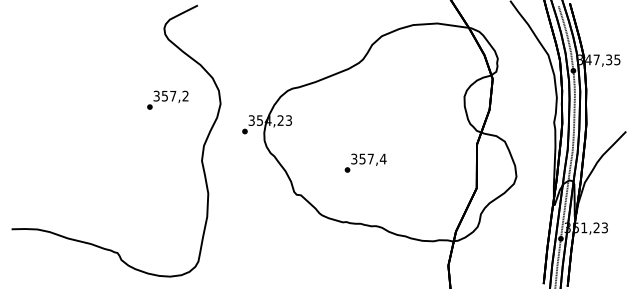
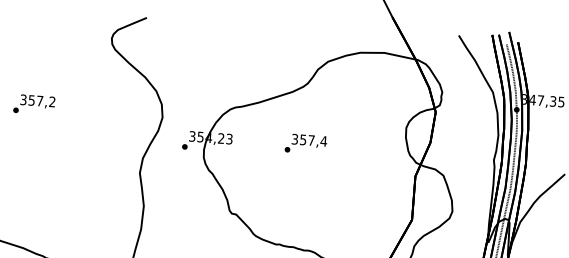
text: (167, 99) -> (34, 104), moved
text: (365, 162) -> (305, 143), moved

